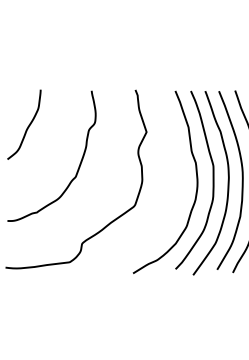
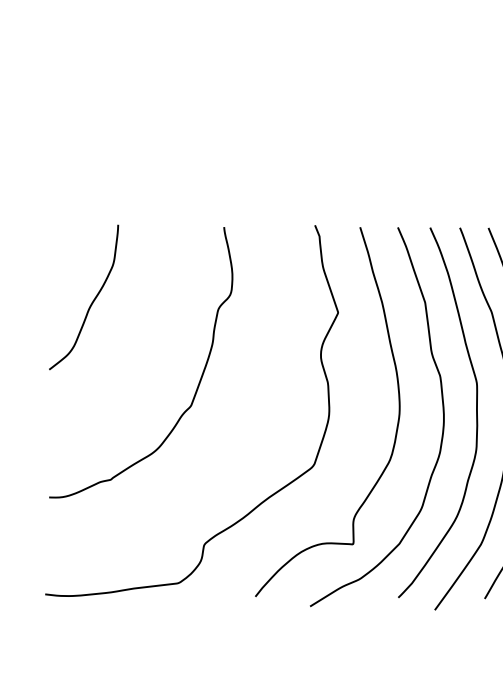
curve: (174, 183) -> (396, 419), added

